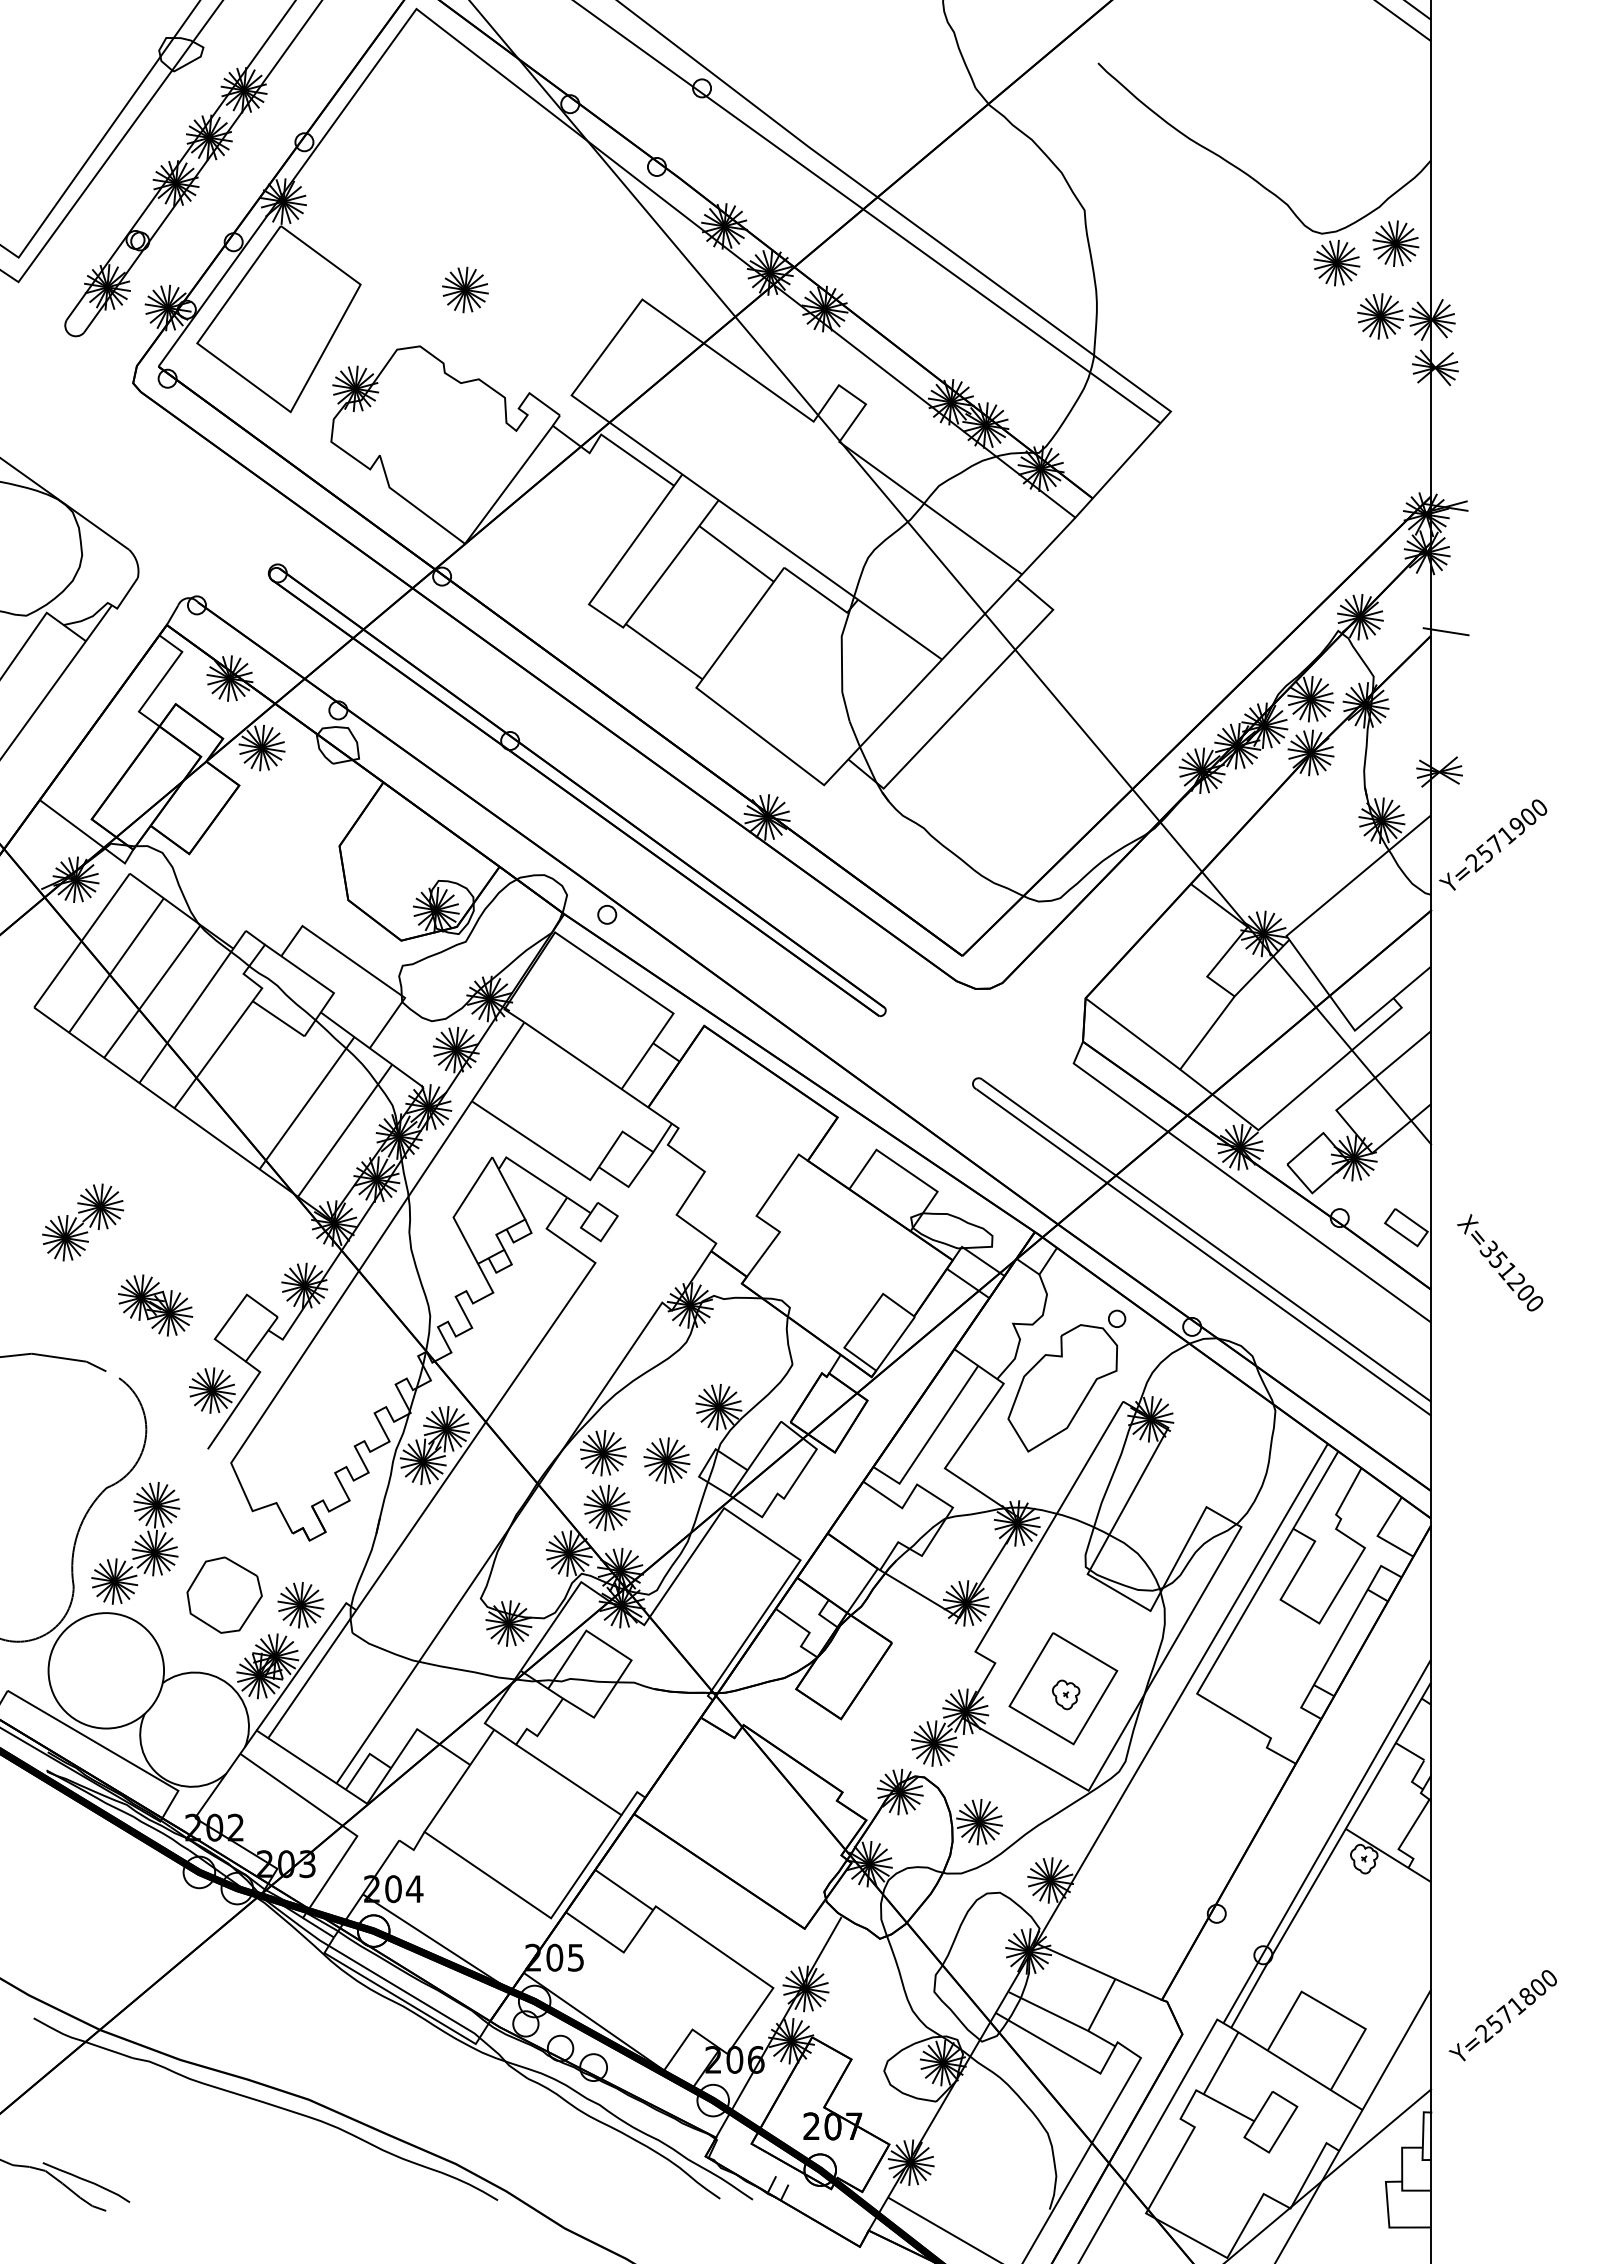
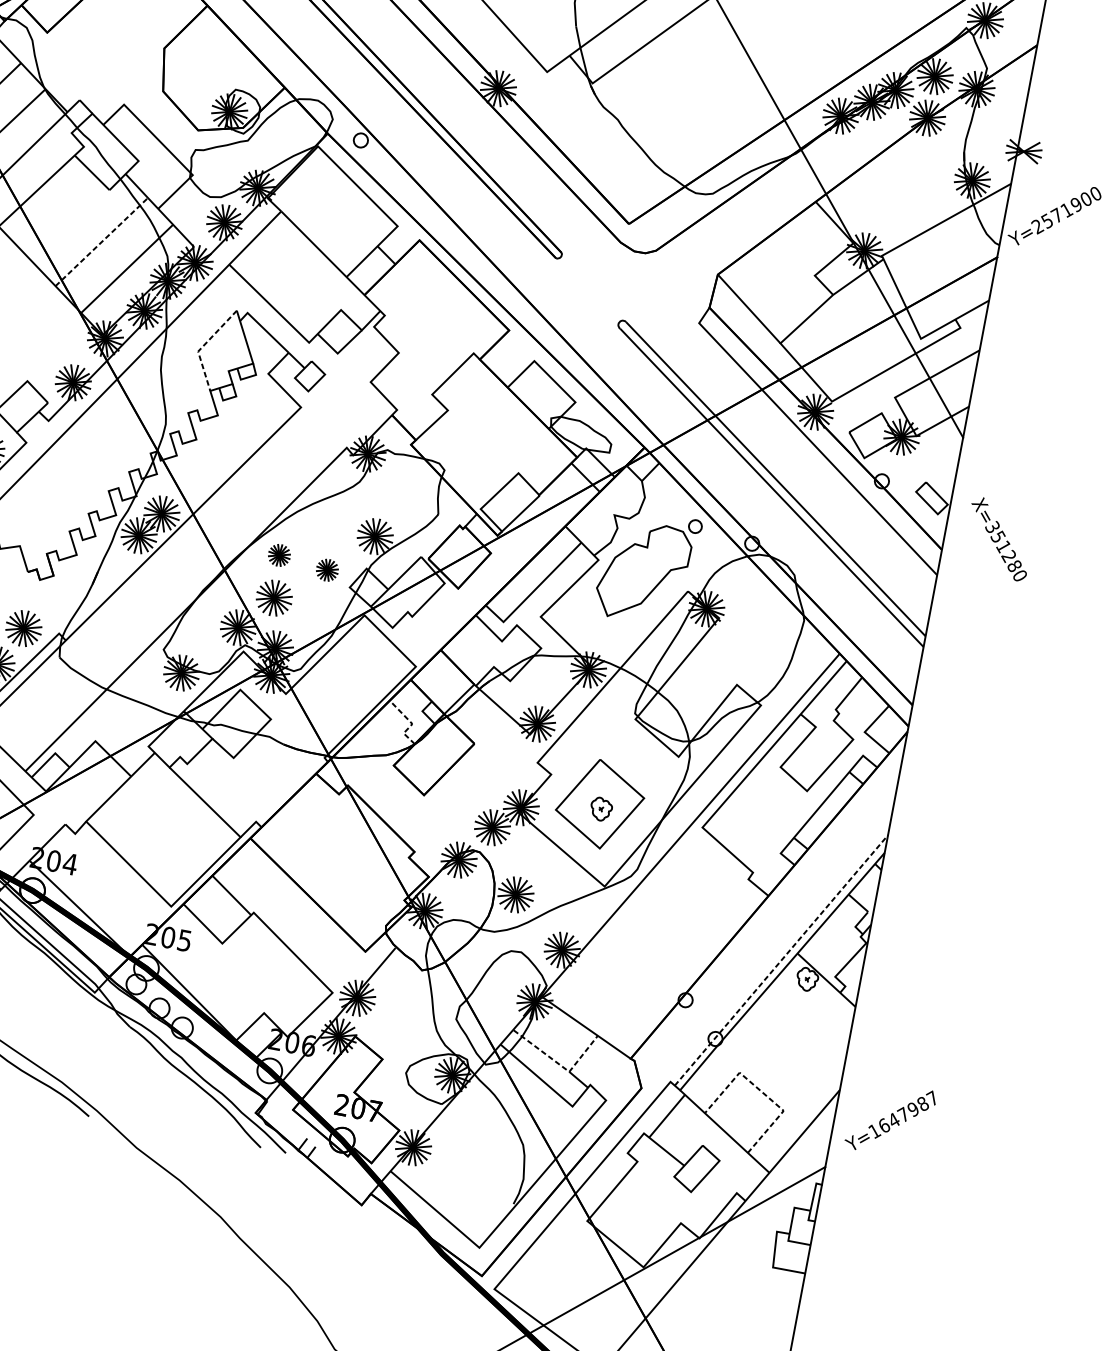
line: (1445, 631) -> (1049, 44), removed
line: (307, 1102) -> (102, 241), solid -> dashed
line: (458, 1209) -> (203, 346), solid -> dashed
text: (1525, 1292) -> (1014, 565), X=351200 -> X=351280
part: (603, 1453) -> (279, 555), size x0.6
part: (666, 1460) -> (327, 570), size x0.6
line: (808, 1631) -> (411, 722), solid -> dashed
line: (1327, 1840) -> (781, 959), solid -> dashed
text: (1515, 2005) -> (902, 1114), Y=2571800 -> Y=1647987
line: (1334, 2011) -> (762, 1092), solid -> dashed
line: (1075, 2024) -> (560, 1065), solid -> dashed

